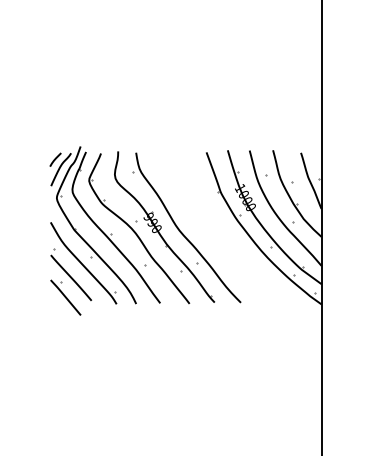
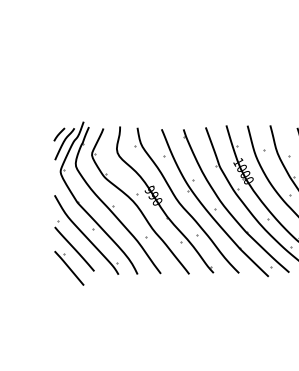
part: (226, 230) -> (225, 203), added

